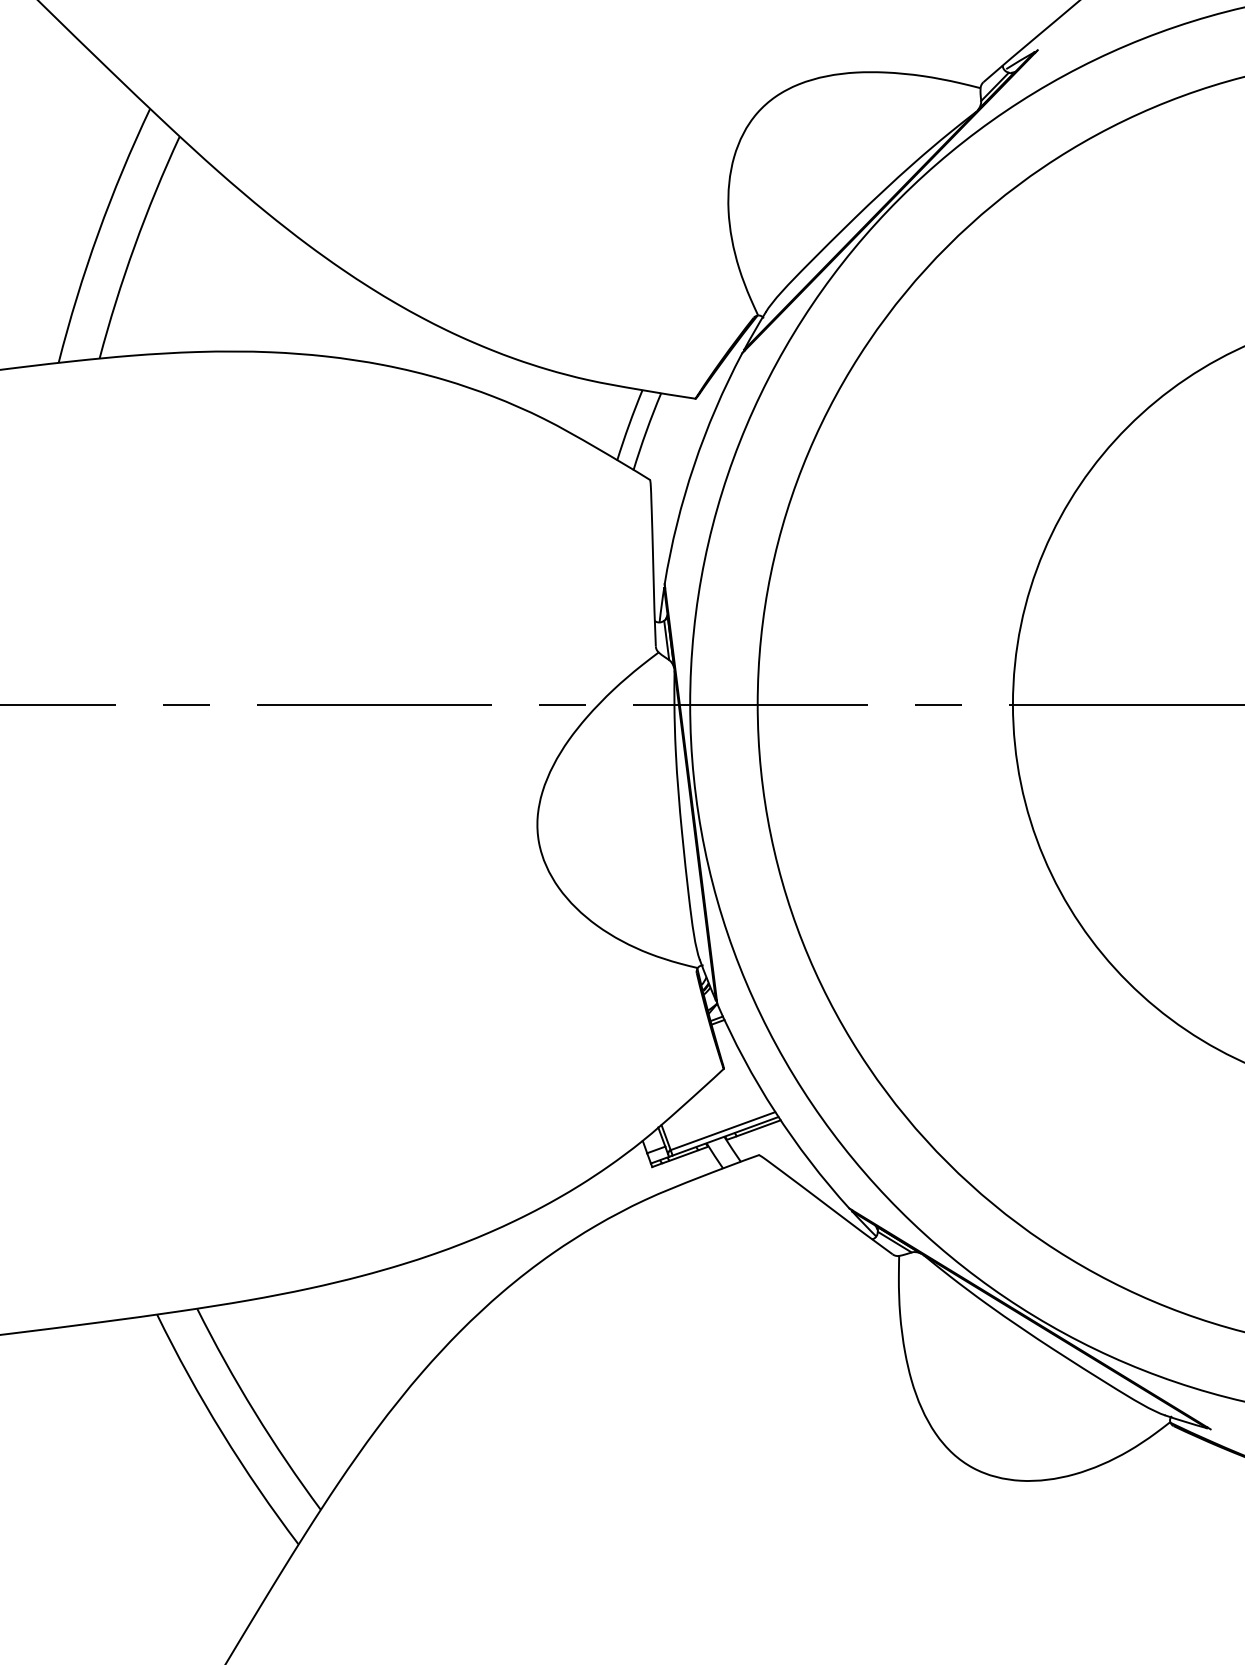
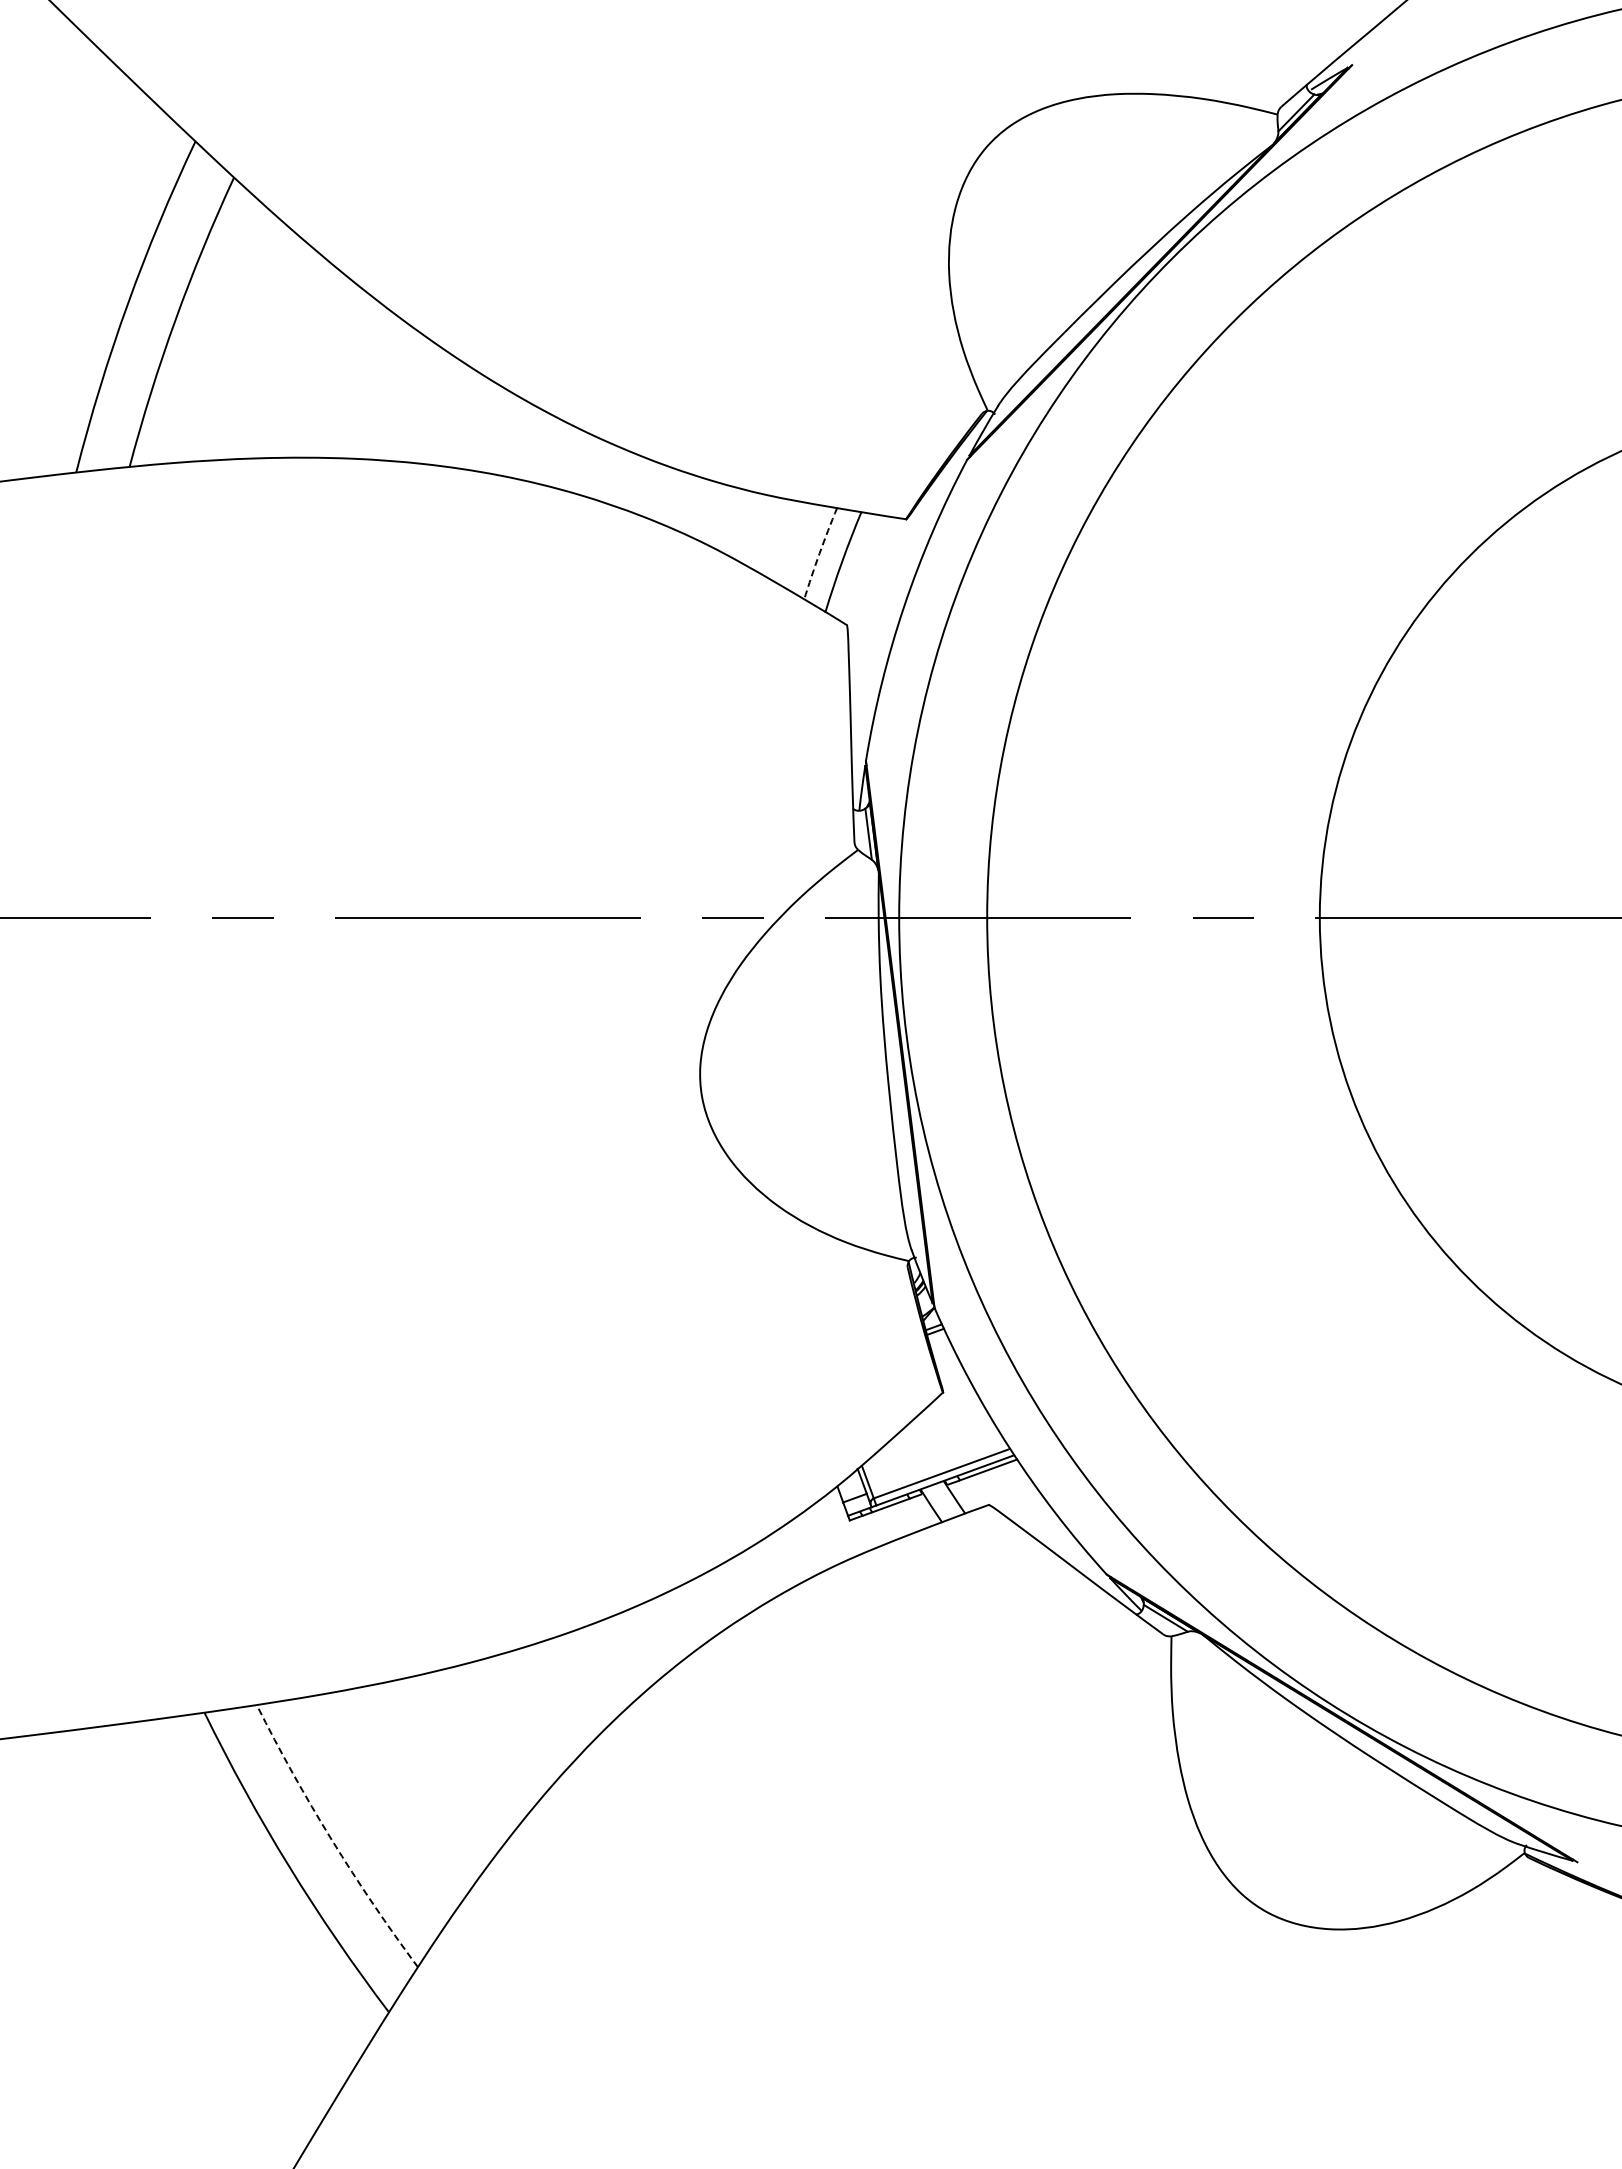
arc: (629, 425) -> (819, 553), solid -> dashed
arc: (254, 1411) -> (331, 1839), solid -> dashed

